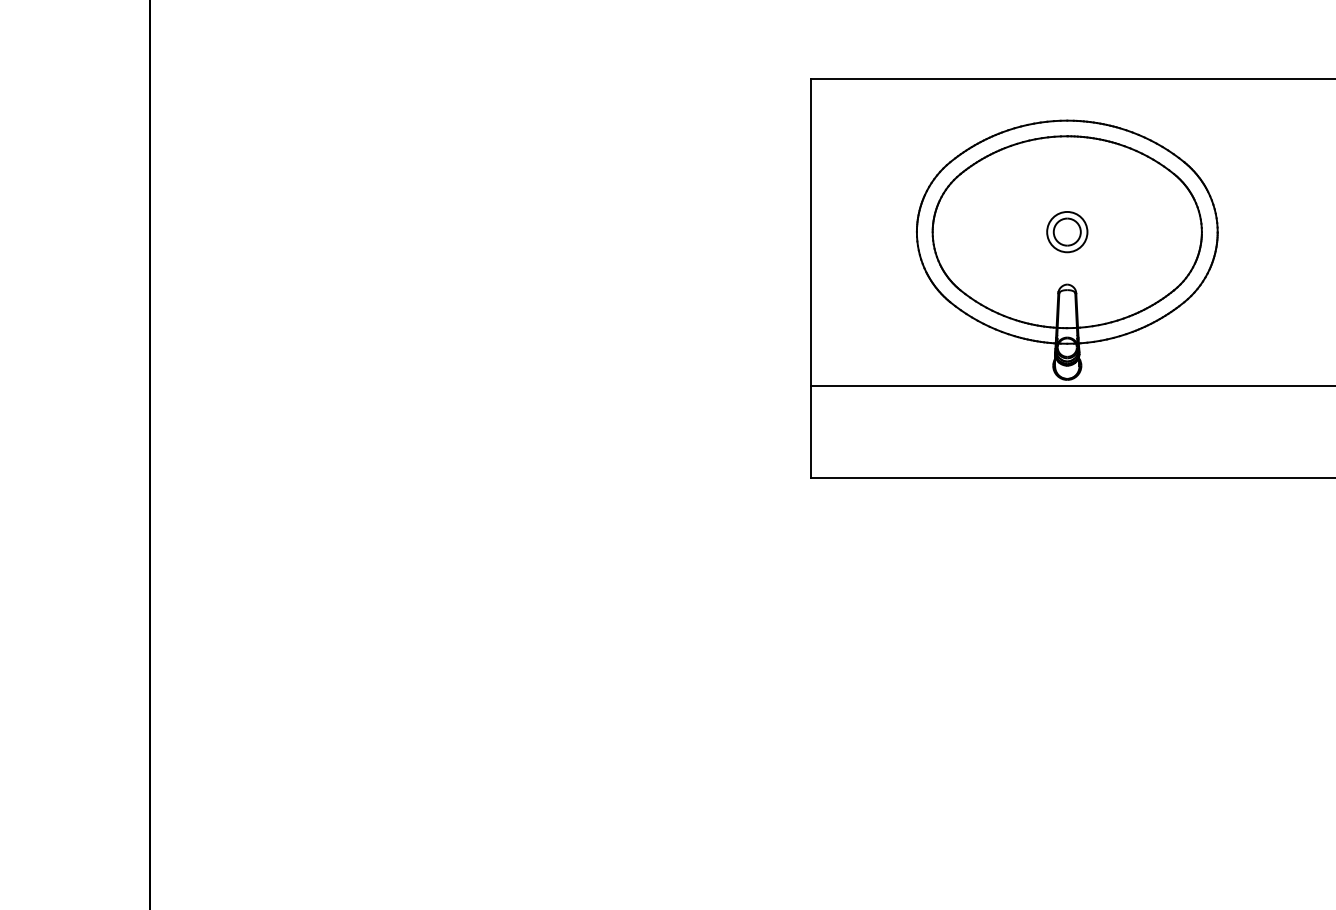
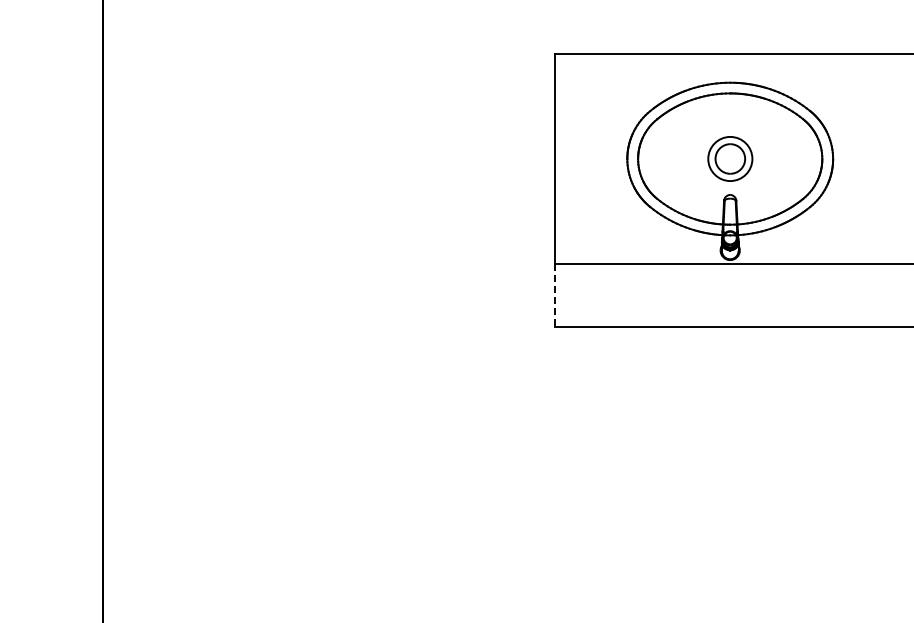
part: (1066, 231) -> (729, 158), size x1.6
line: (810, 431) -> (554, 295), solid -> dashed

